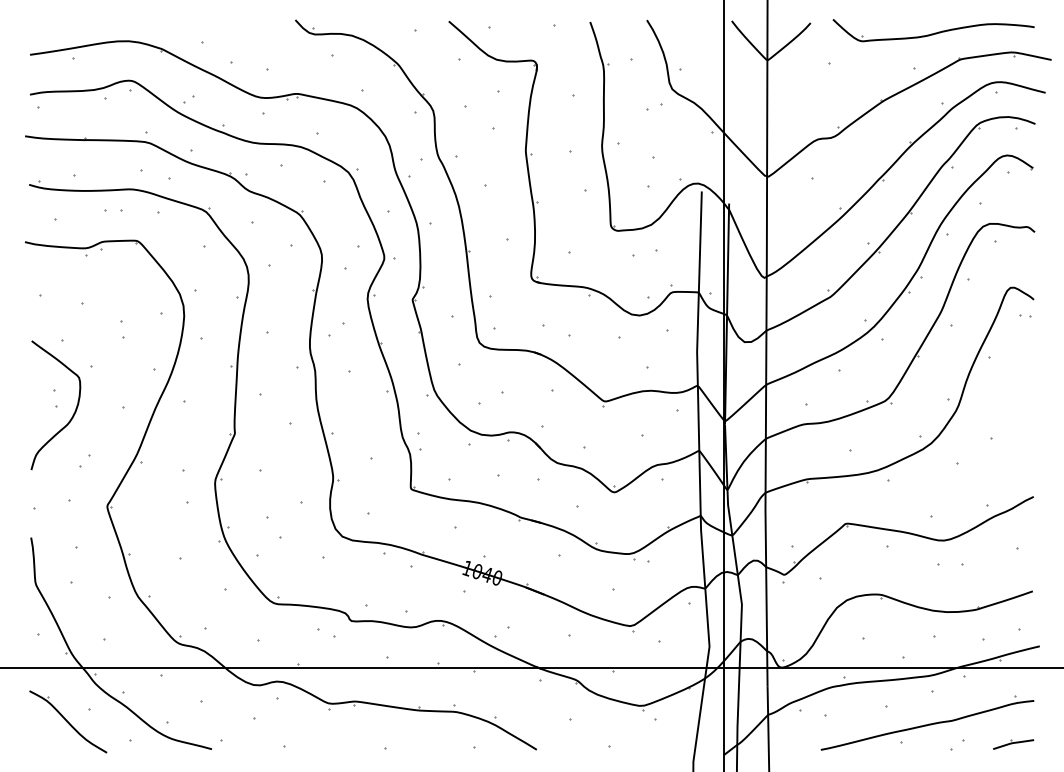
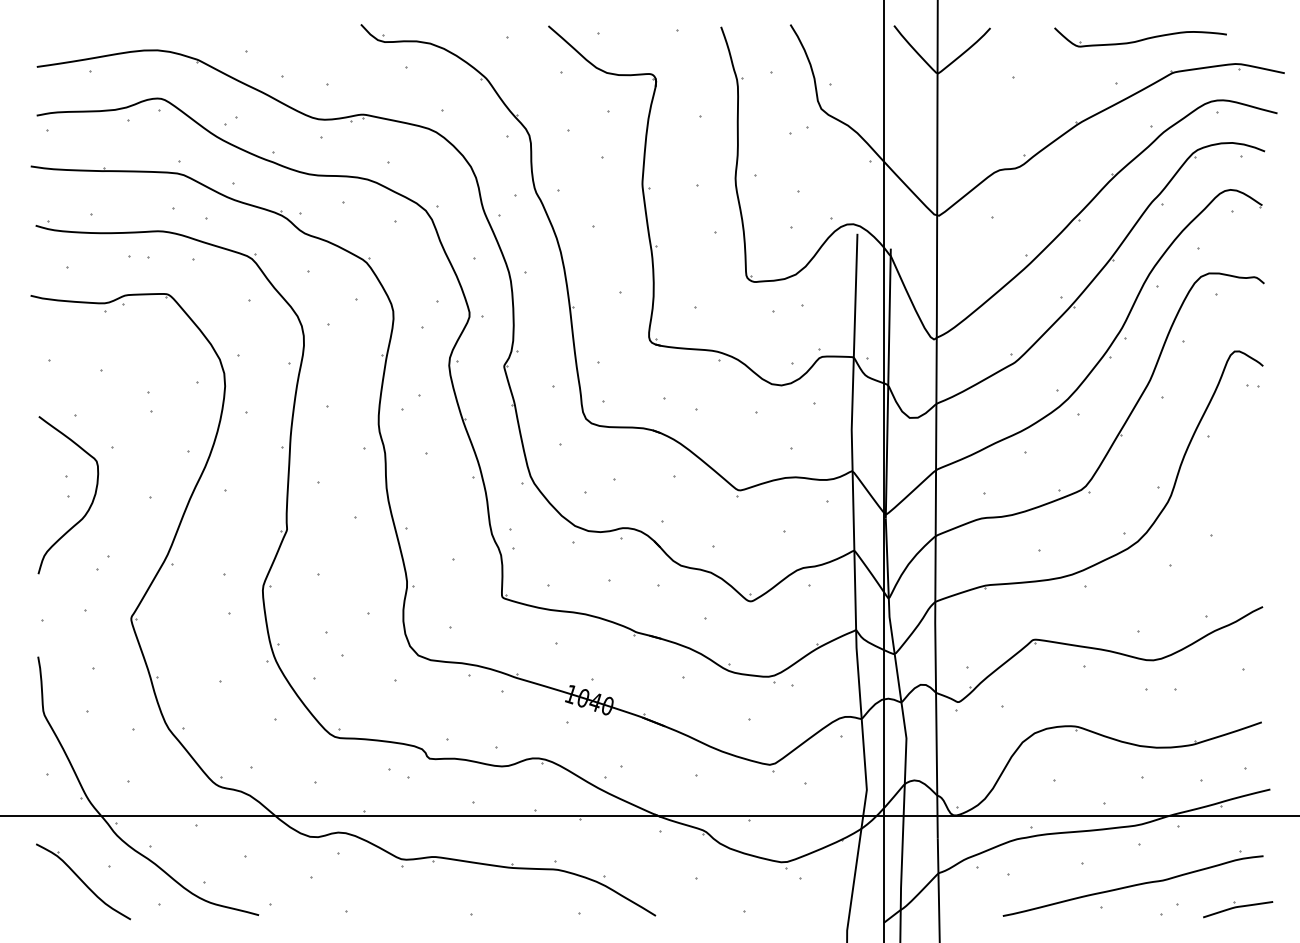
part: (933, 30) -> (1140, 37), size x0.7
part: (1013, 744) -> (1238, 909), size x1.4

